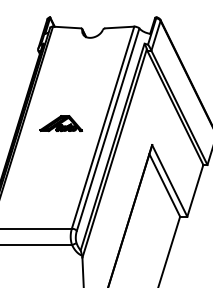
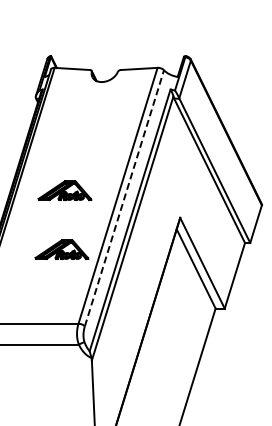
line: (108, 129) -> (124, 197), solid -> dashed
part: (58, 170) -> (61, 249), added

